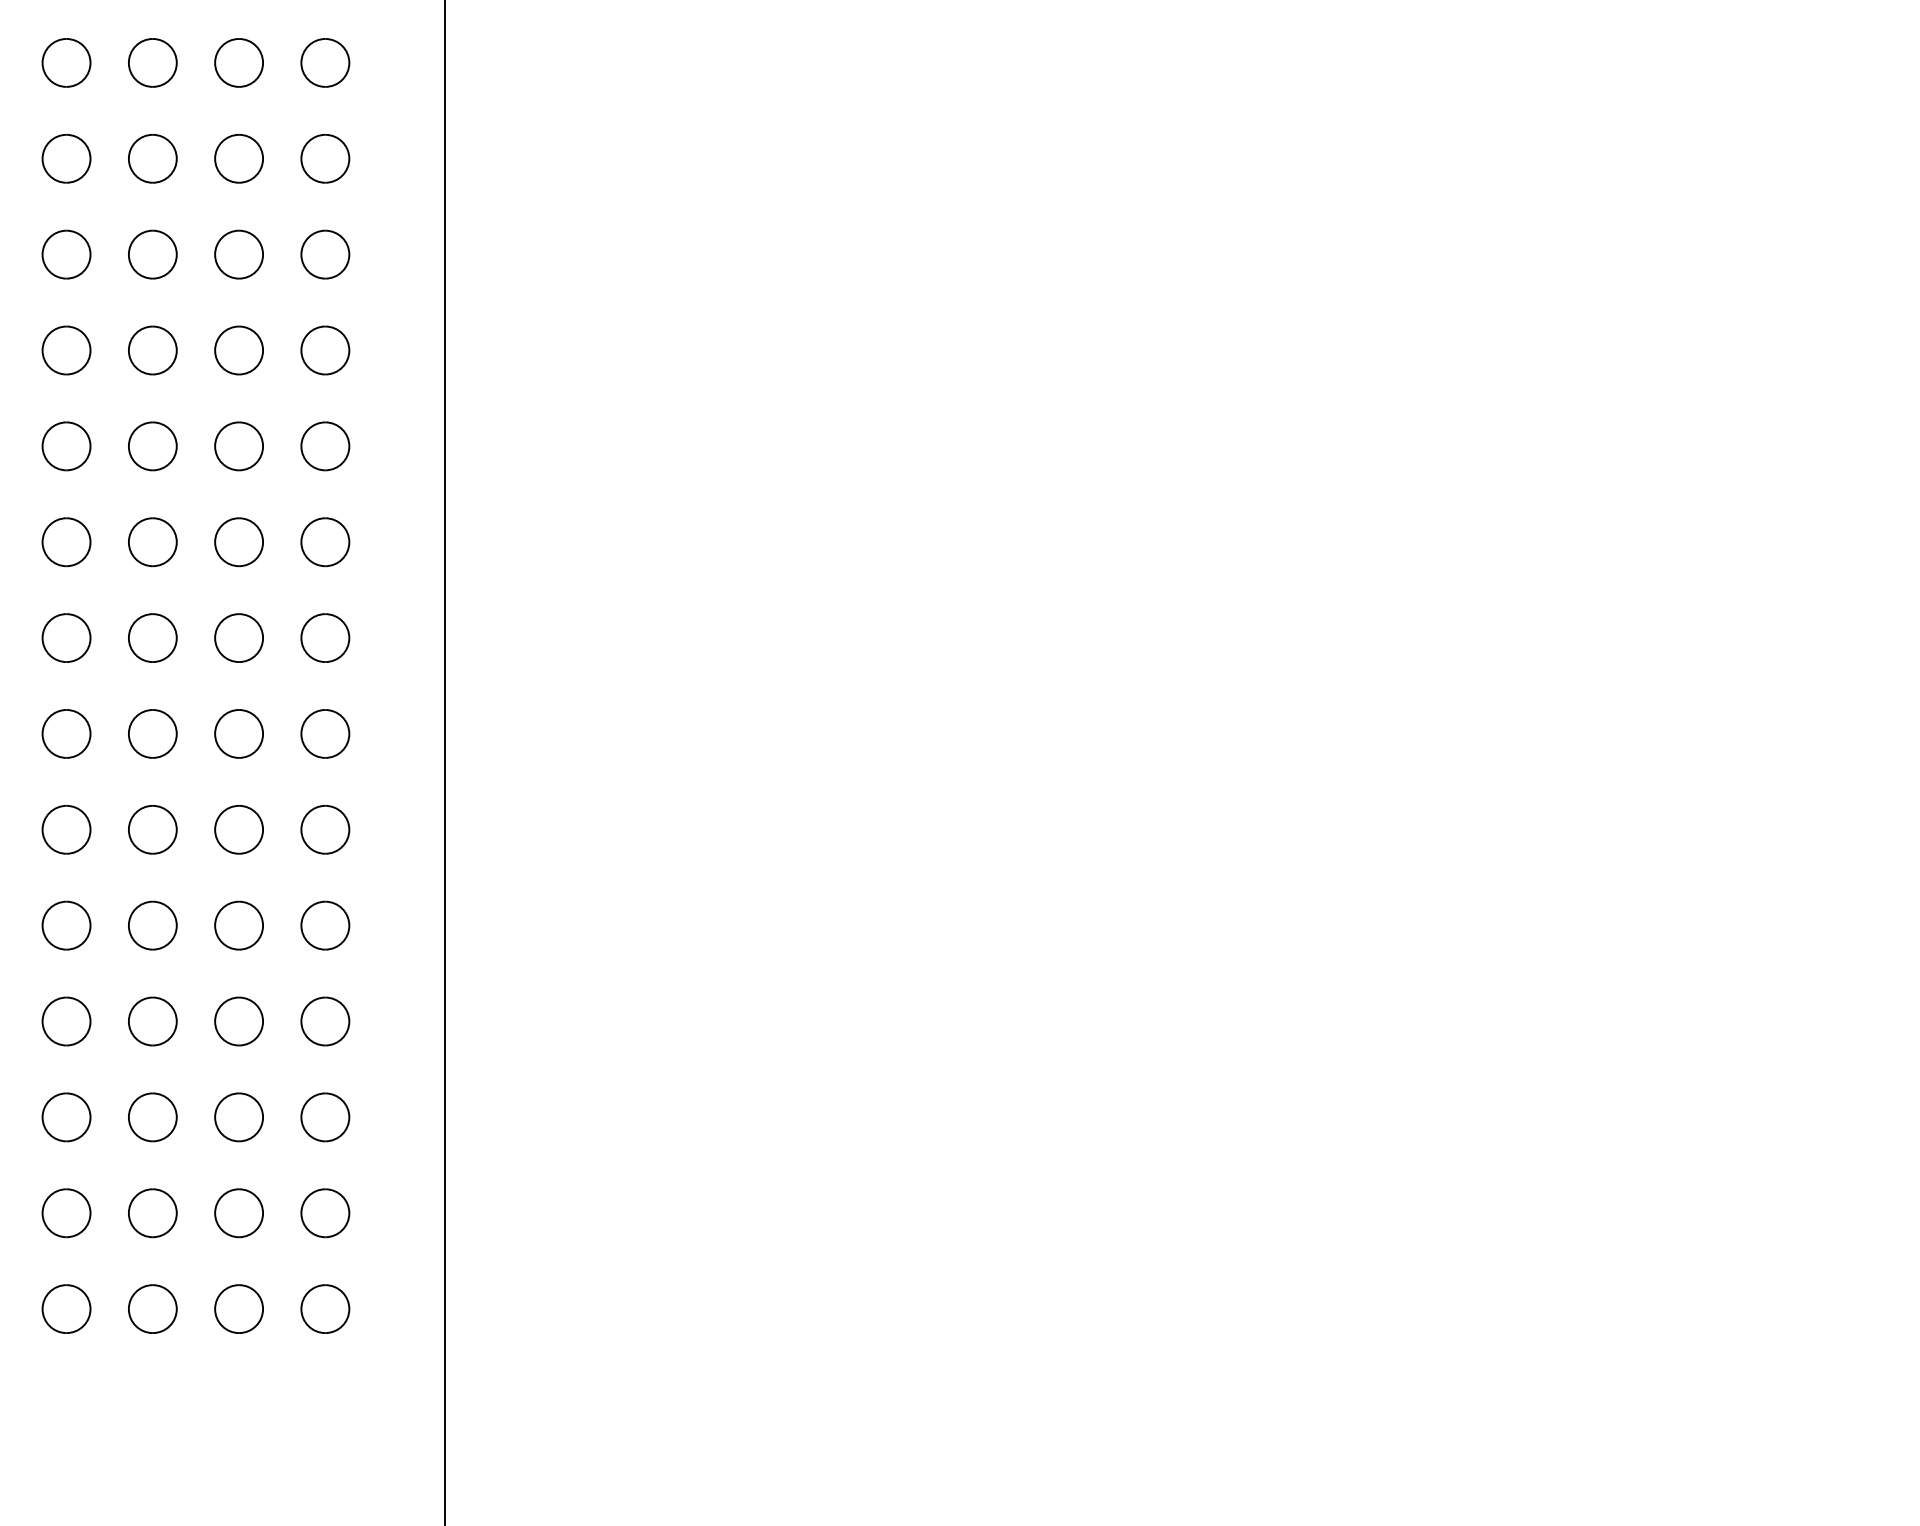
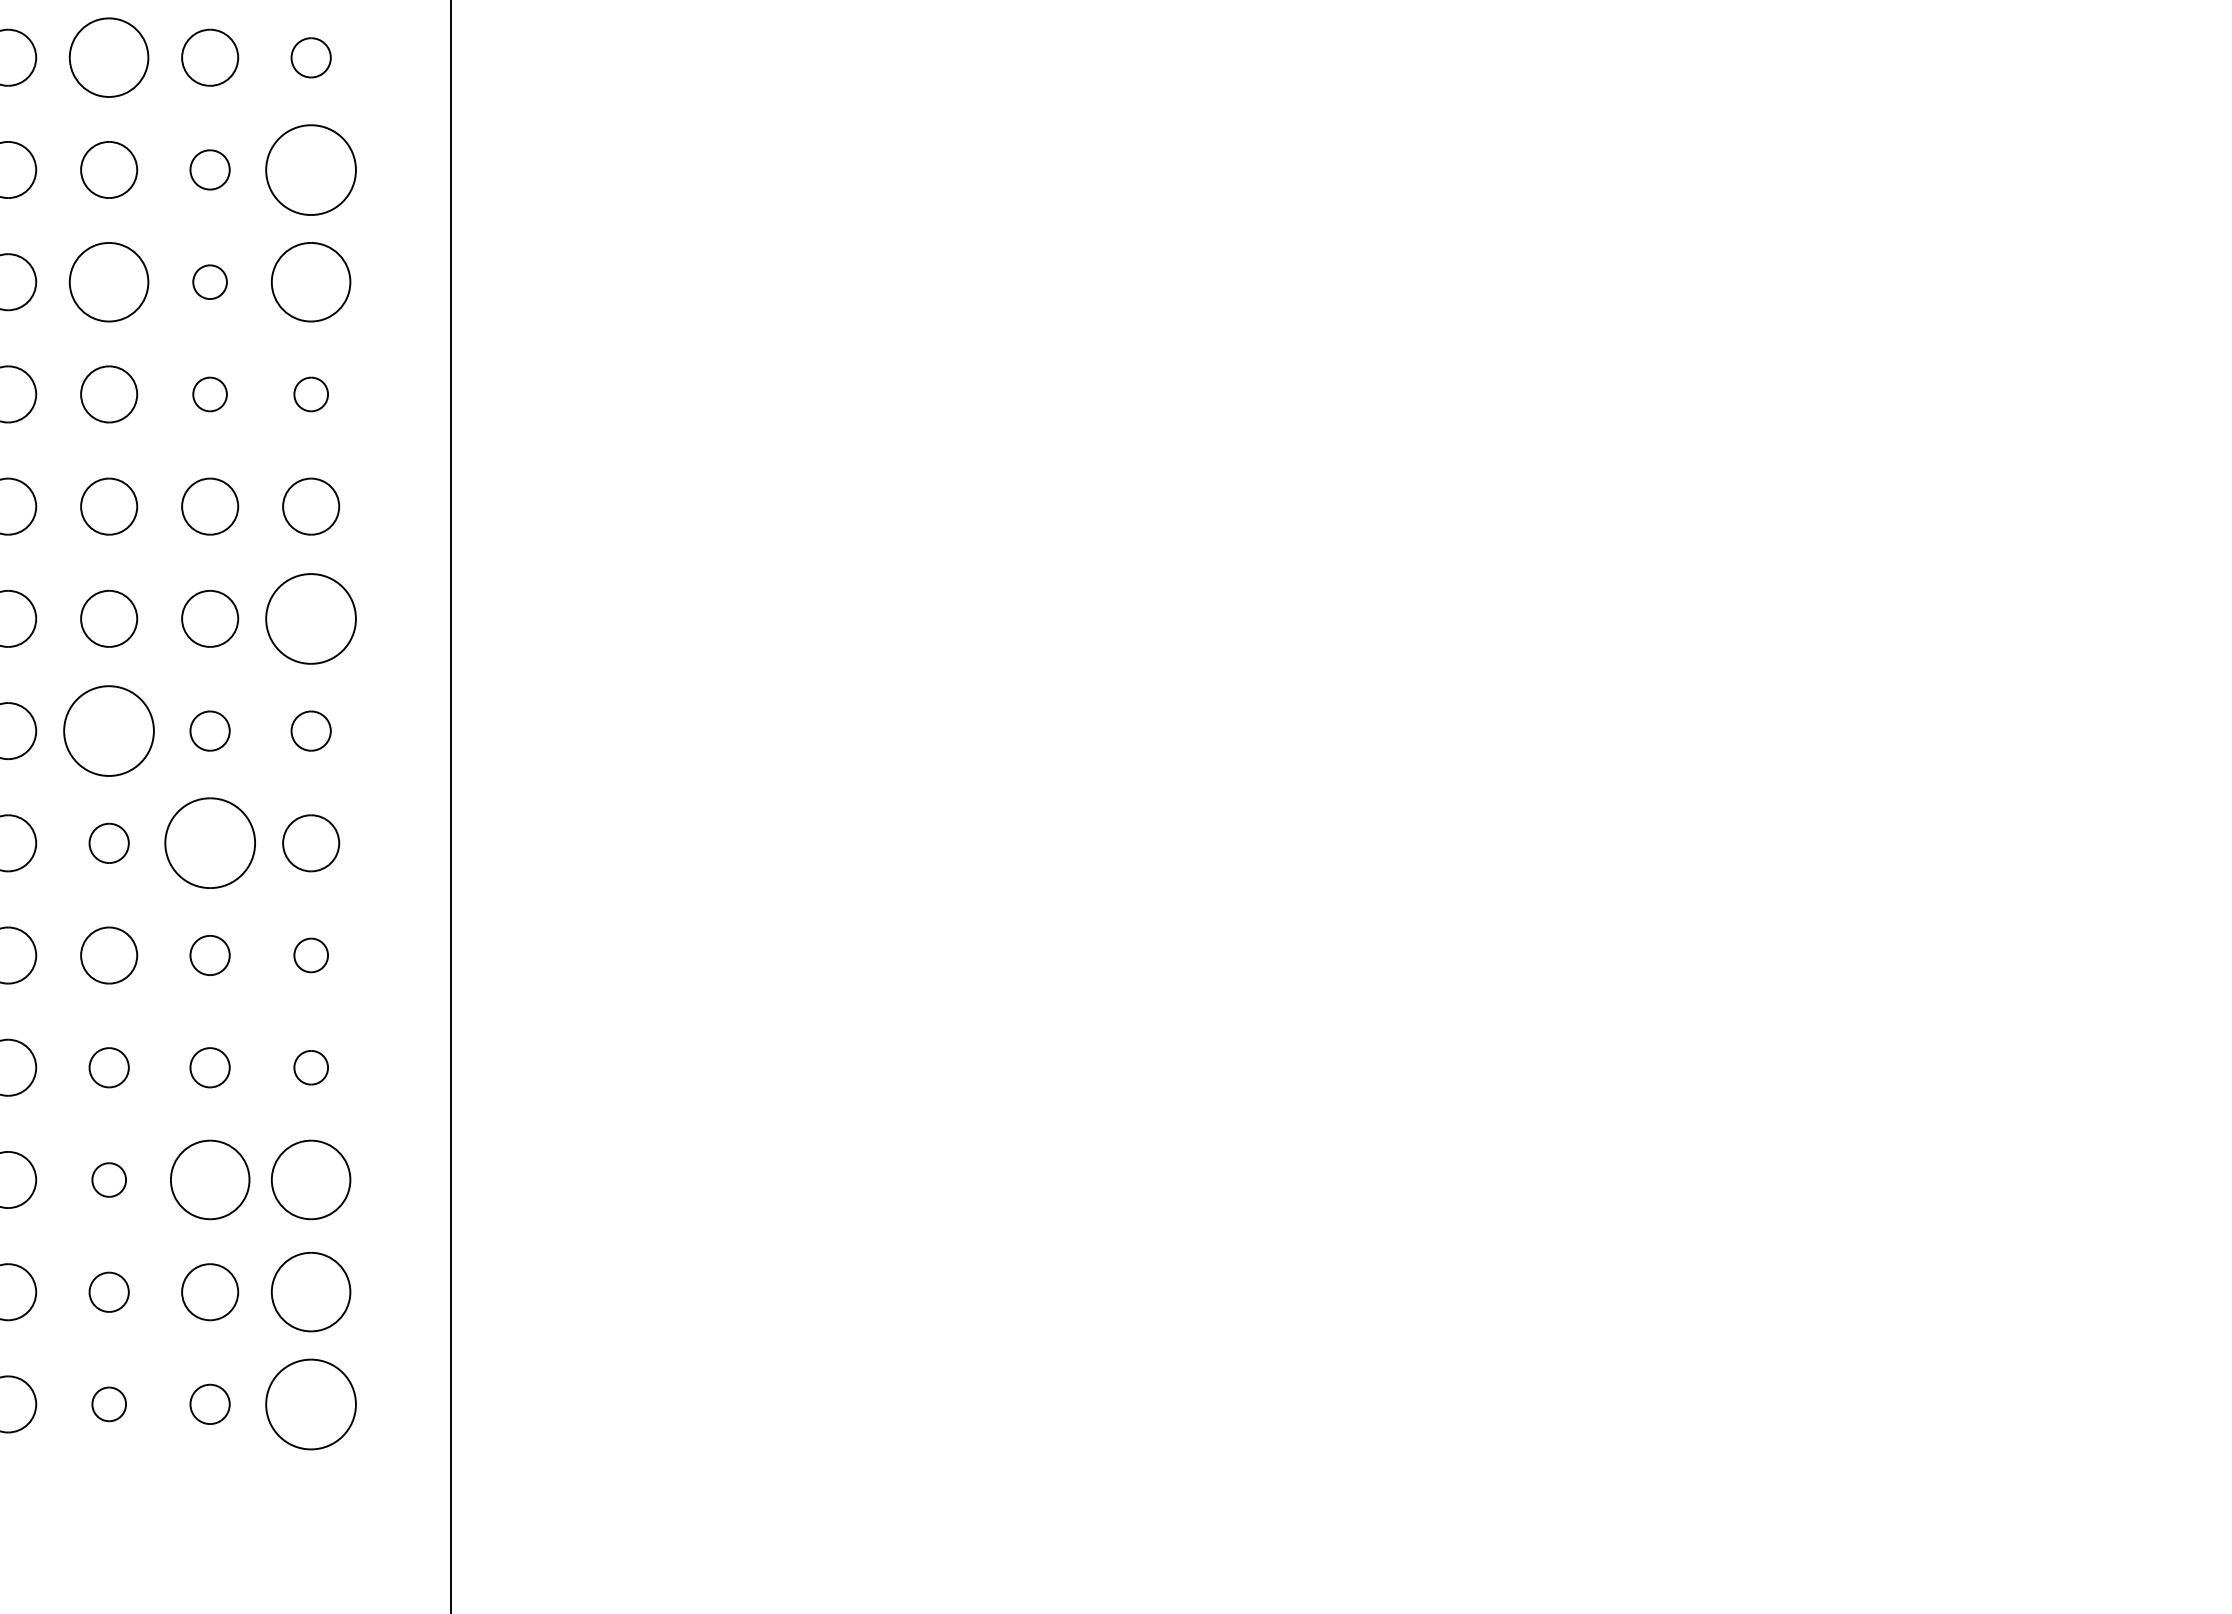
part: (152, 158) -> (108, 57), size x1.4
part: (325, 158) -> (311, 57), size x0.7
part: (238, 254) -> (209, 169), size x0.7
part: (325, 254) -> (311, 169), size x1.6
part: (152, 350) -> (108, 282), size x1.4
part: (238, 350) -> (209, 282), size x0.6
part: (325, 350) -> (311, 282), size x1.4
part: (238, 446) -> (209, 394), size x0.6
part: (325, 446) -> (311, 394), size x0.6
part: (325, 637) -> (311, 618), size x1.6
part: (152, 733) -> (108, 730), size x1.6
part: (238, 733) -> (209, 730), size x0.7
part: (325, 733) -> (311, 730), size x0.7
part: (152, 829) -> (108, 842), size x0.7
part: (238, 829) -> (209, 842), size x1.6
part: (238, 925) -> (209, 955), size x0.7
part: (325, 925) -> (311, 955), size x0.6
part: (152, 1021) -> (108, 1067), size x0.7
part: (238, 1021) -> (209, 1067), size x0.7
part: (325, 1021) -> (311, 1067), size x0.6
part: (152, 1117) -> (108, 1180), size x0.6
part: (238, 1117) -> (209, 1180), size x1.4
part: (325, 1117) -> (311, 1180), size x1.4
part: (152, 1213) -> (108, 1292), size x0.7
part: (325, 1213) -> (311, 1292), size x1.4
part: (152, 1308) -> (108, 1403), size x0.6
part: (238, 1308) -> (209, 1403), size x0.7
part: (325, 1308) -> (311, 1403), size x1.6

